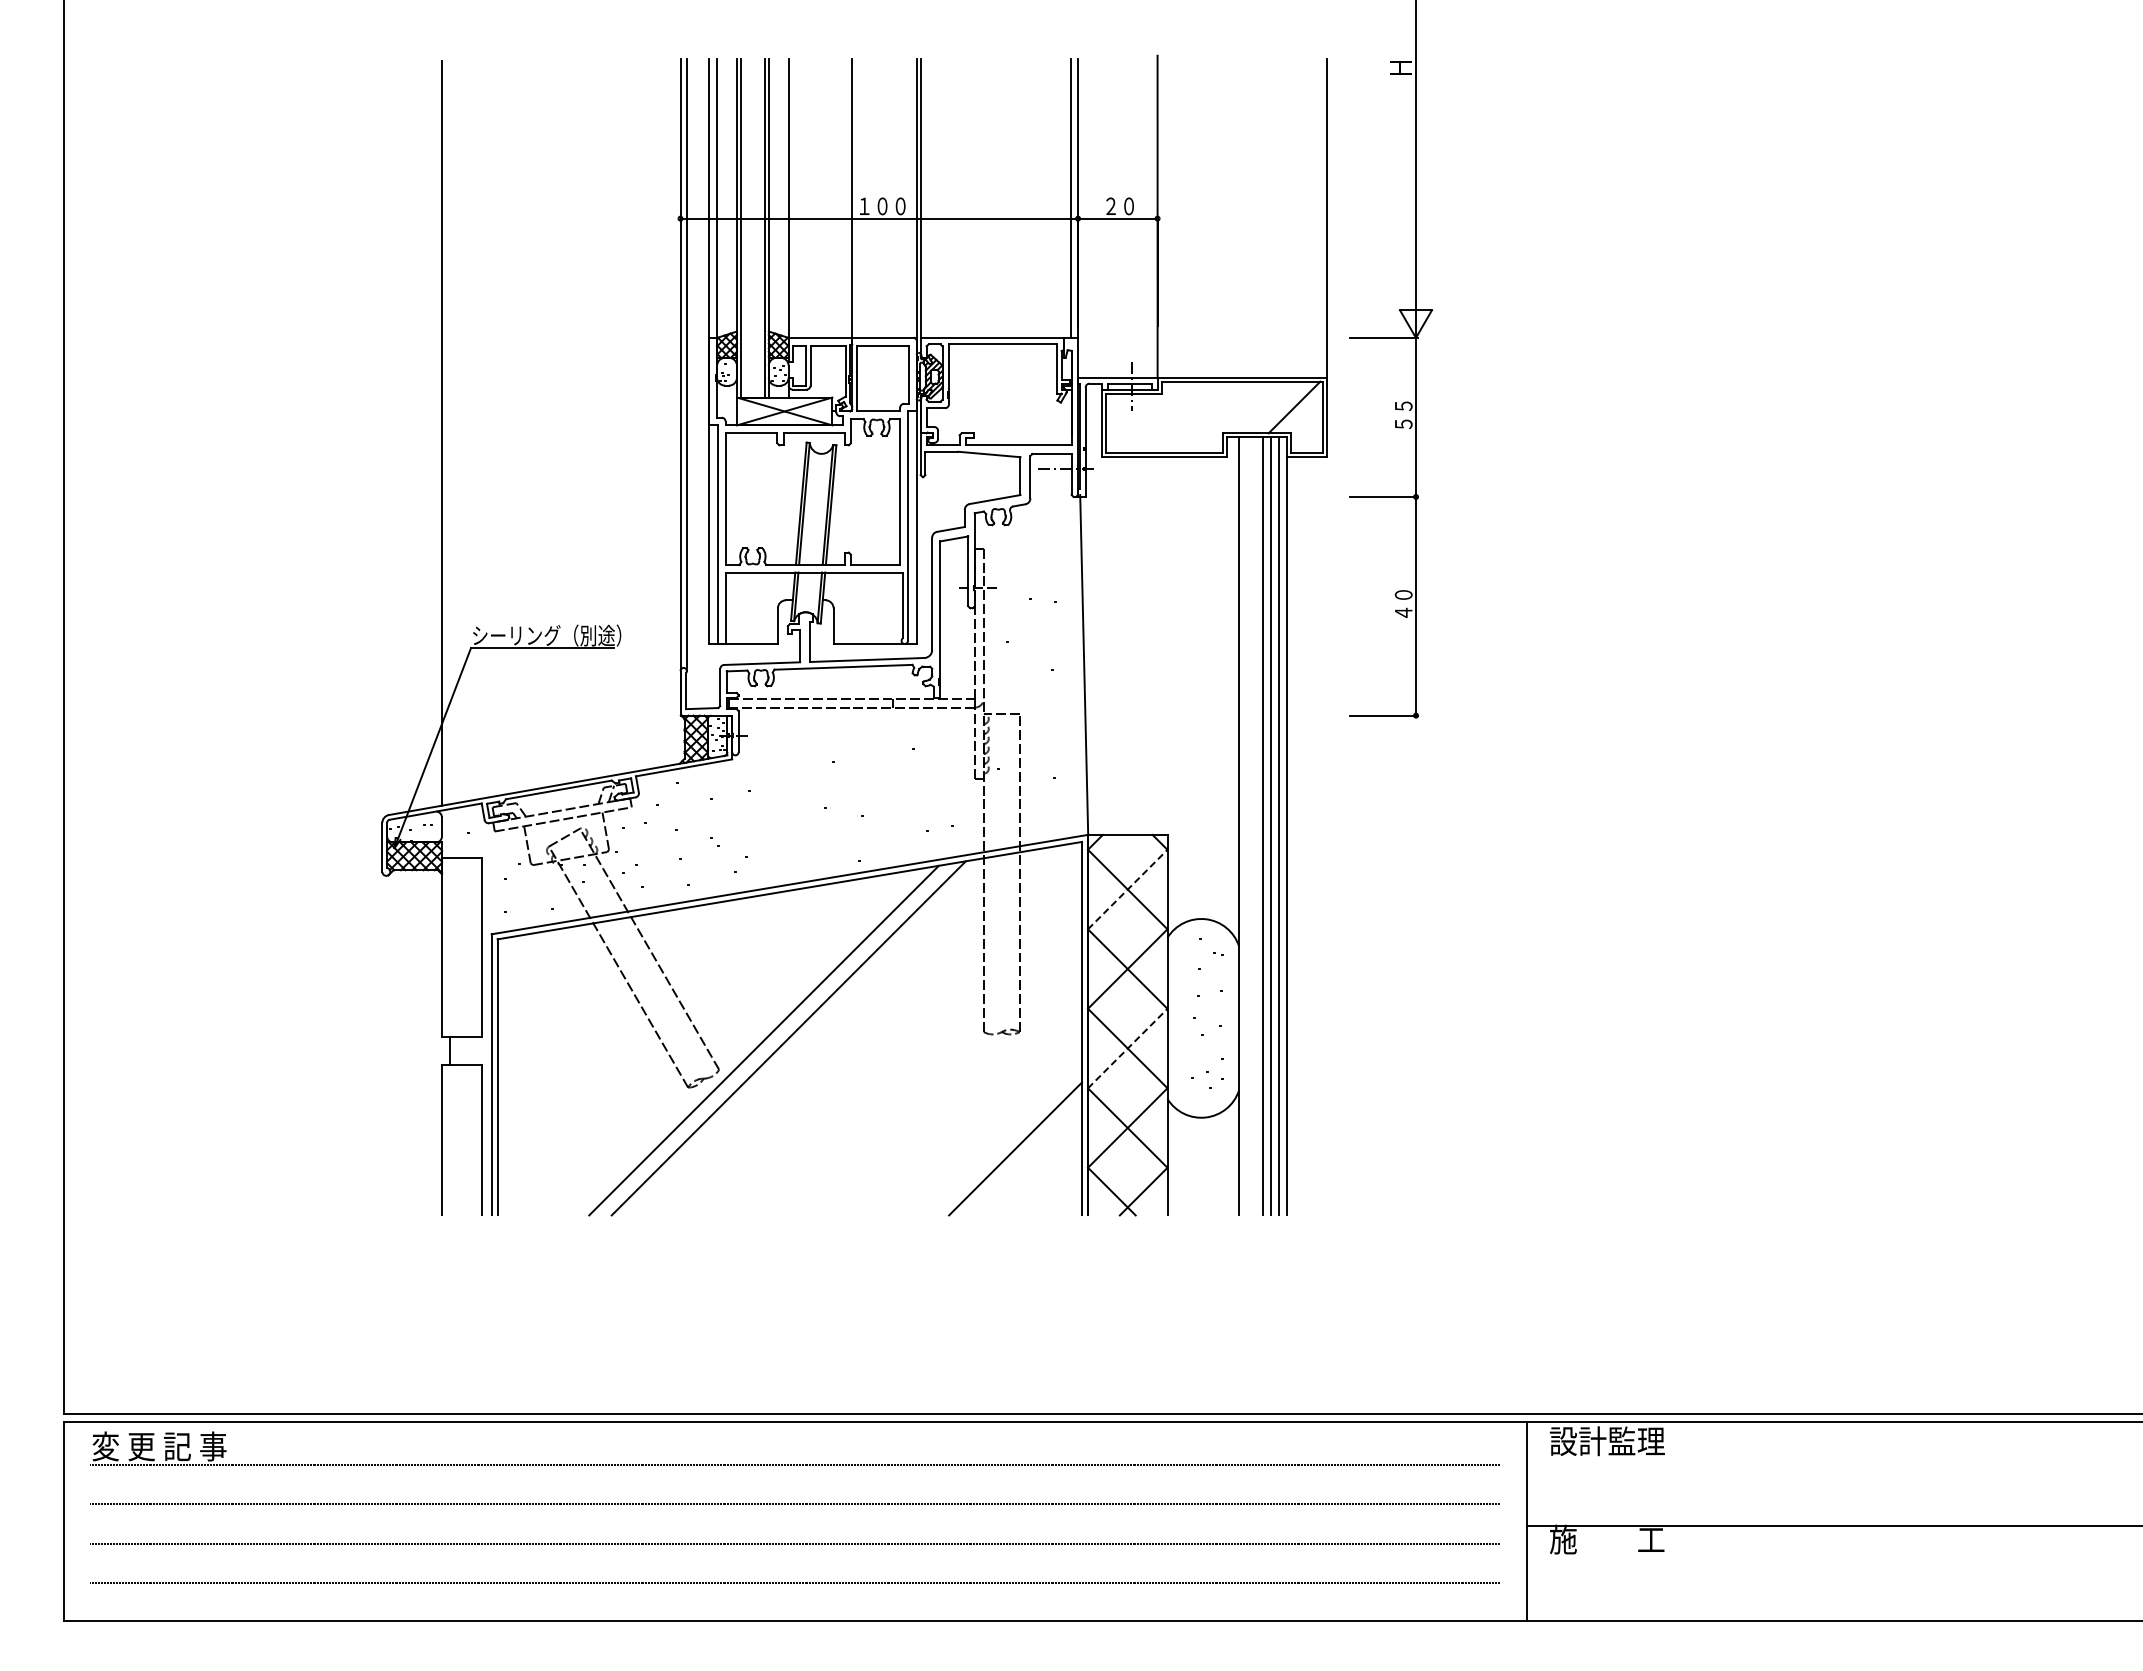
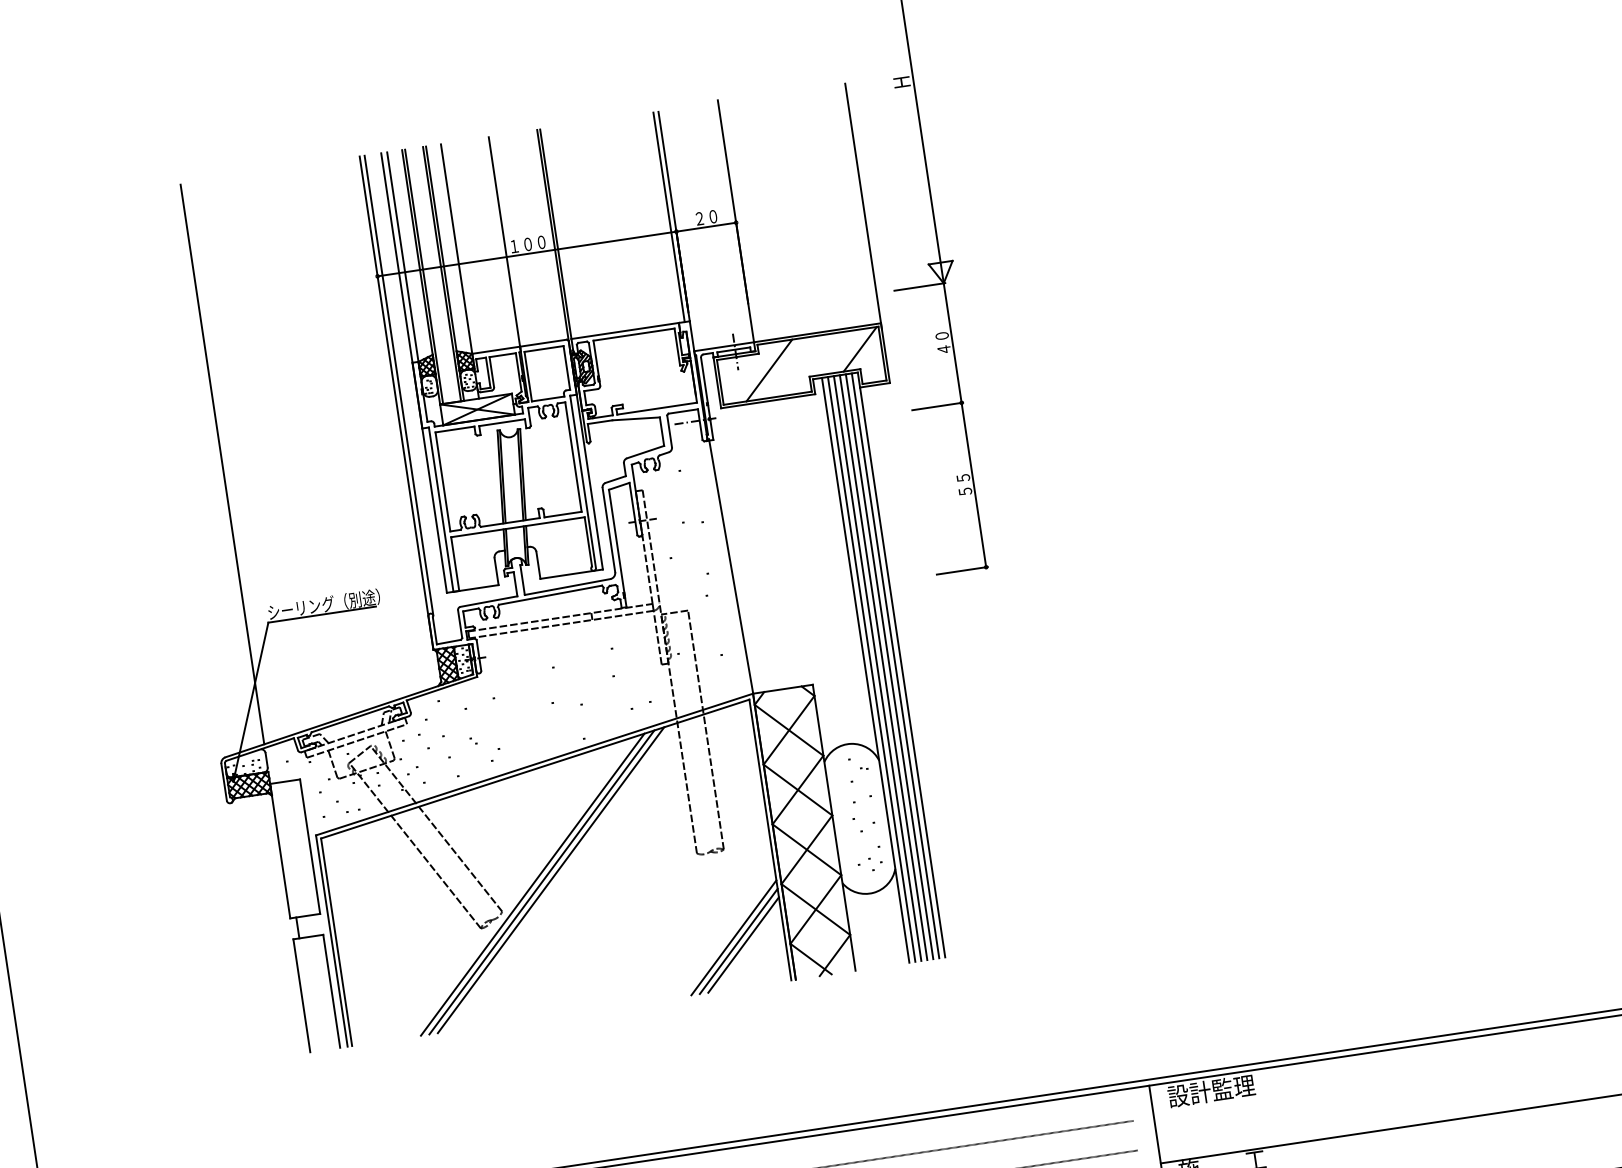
text: (1403, 415) -> (943, 343), ５５ -> ４０
line: (1171, 417) -> (768, 370), added
text: (1403, 603) -> (964, 484), ４０ -> ５５
line: (1247, 826) -> (872, 669), added
line: (1255, 826) -> (878, 668), added
line: (1128, 889) -> (789, 730), dashed -> solid
line: (776, 1039) -> (541, 882), added
line: (1128, 1048) -> (807, 849), dashed -> solid
line: (1021, 1154) -> (738, 941), added
line: (1026, 1159) -> (743, 944), added

